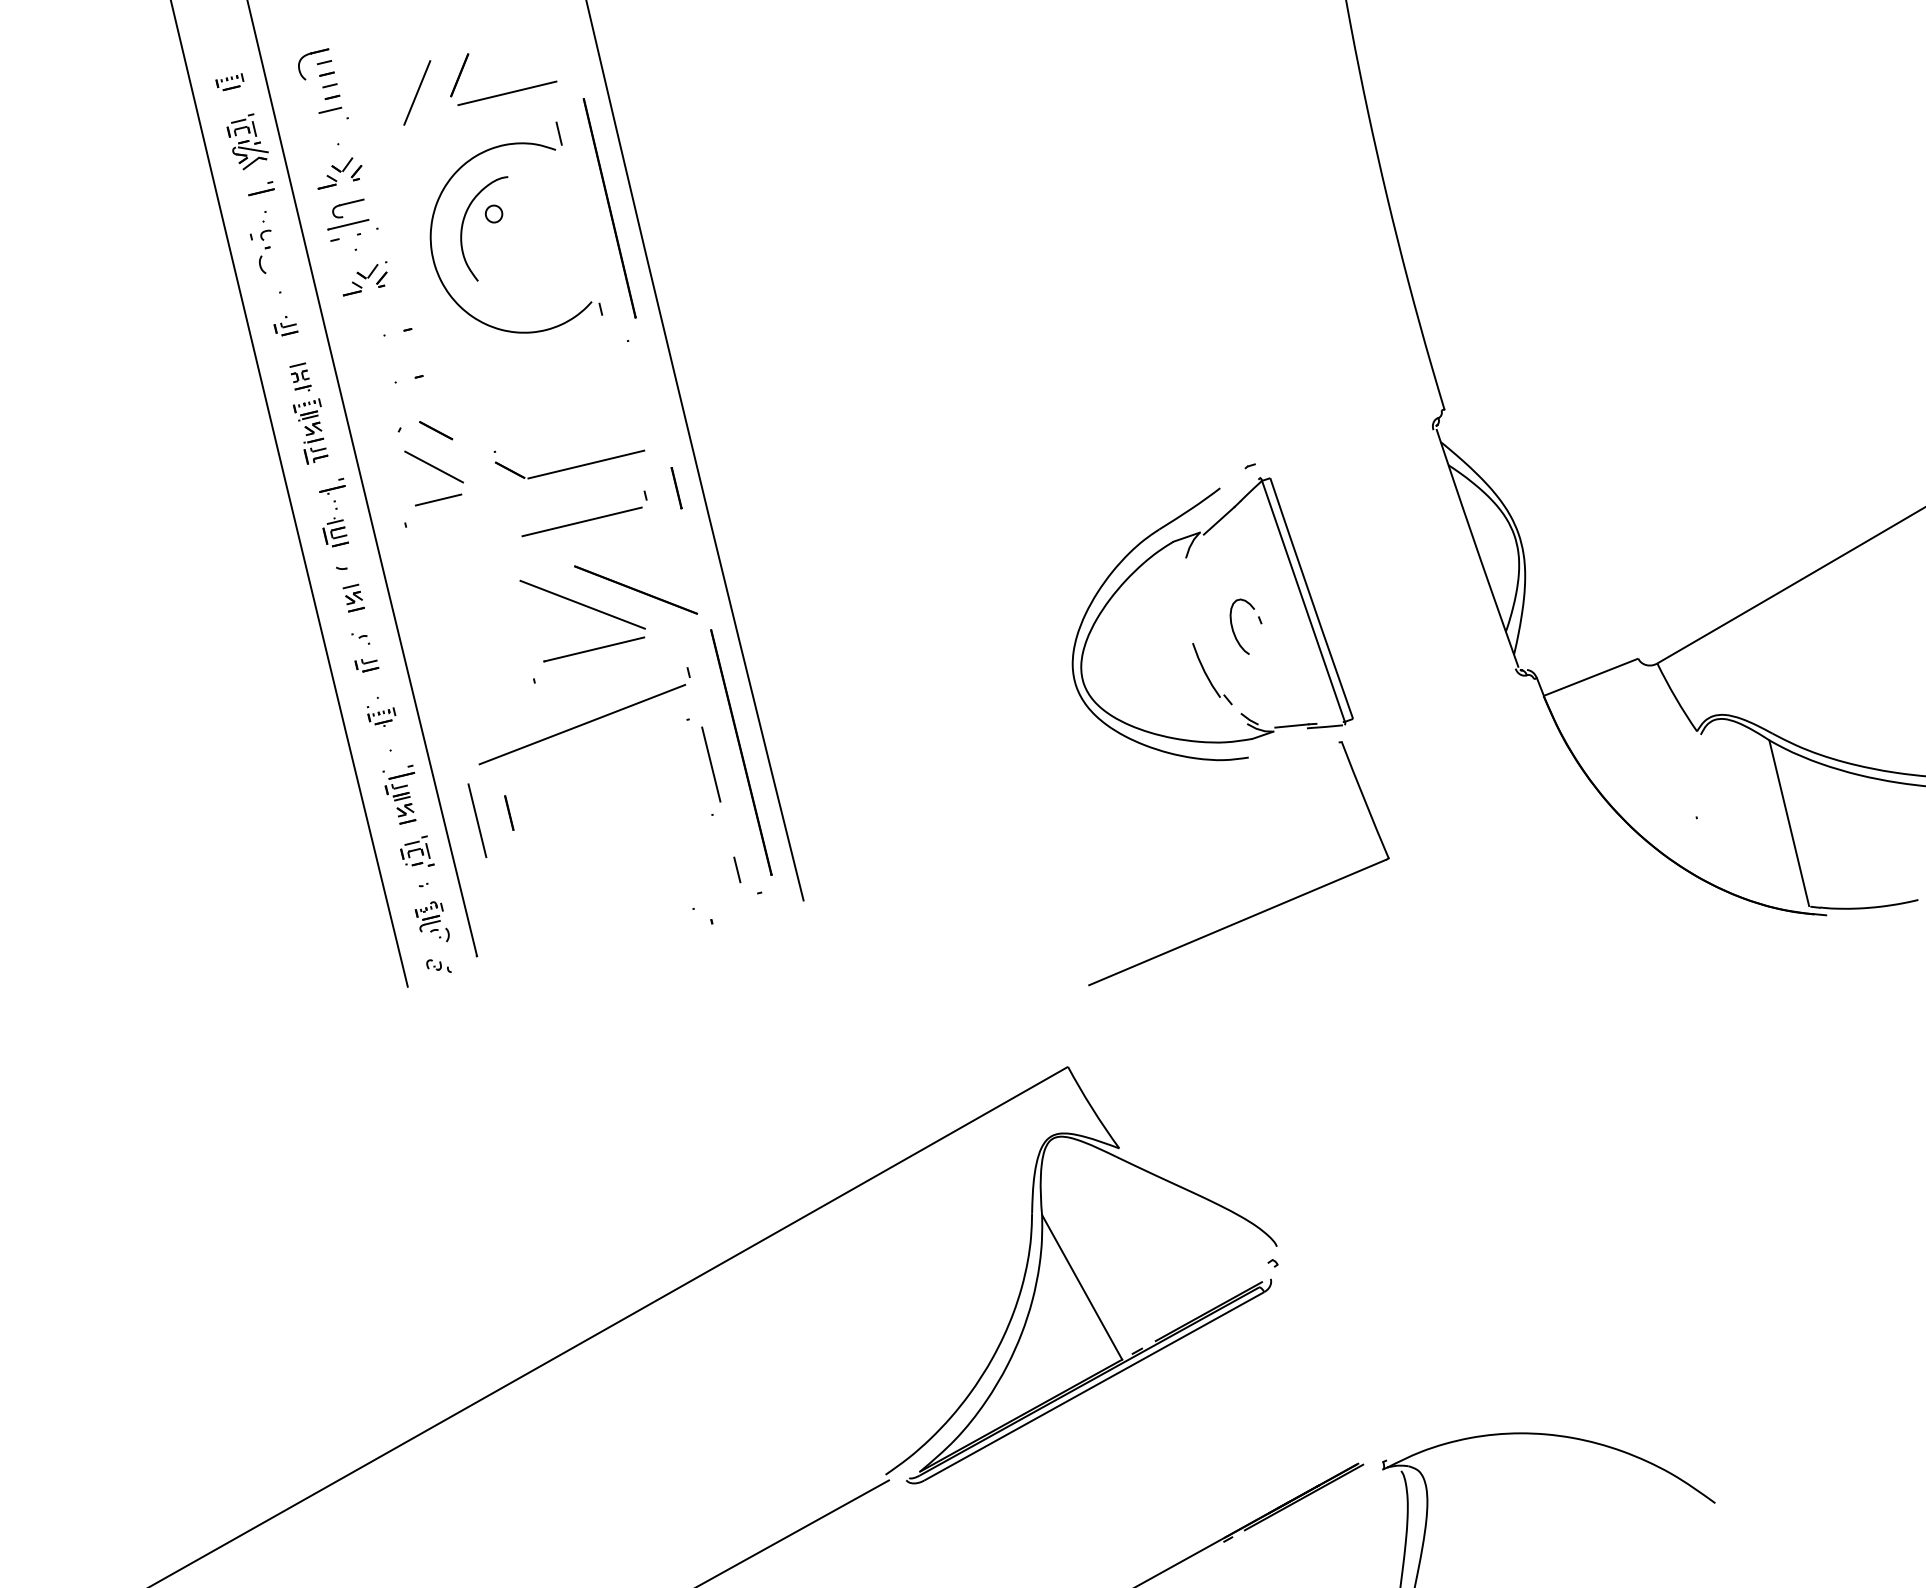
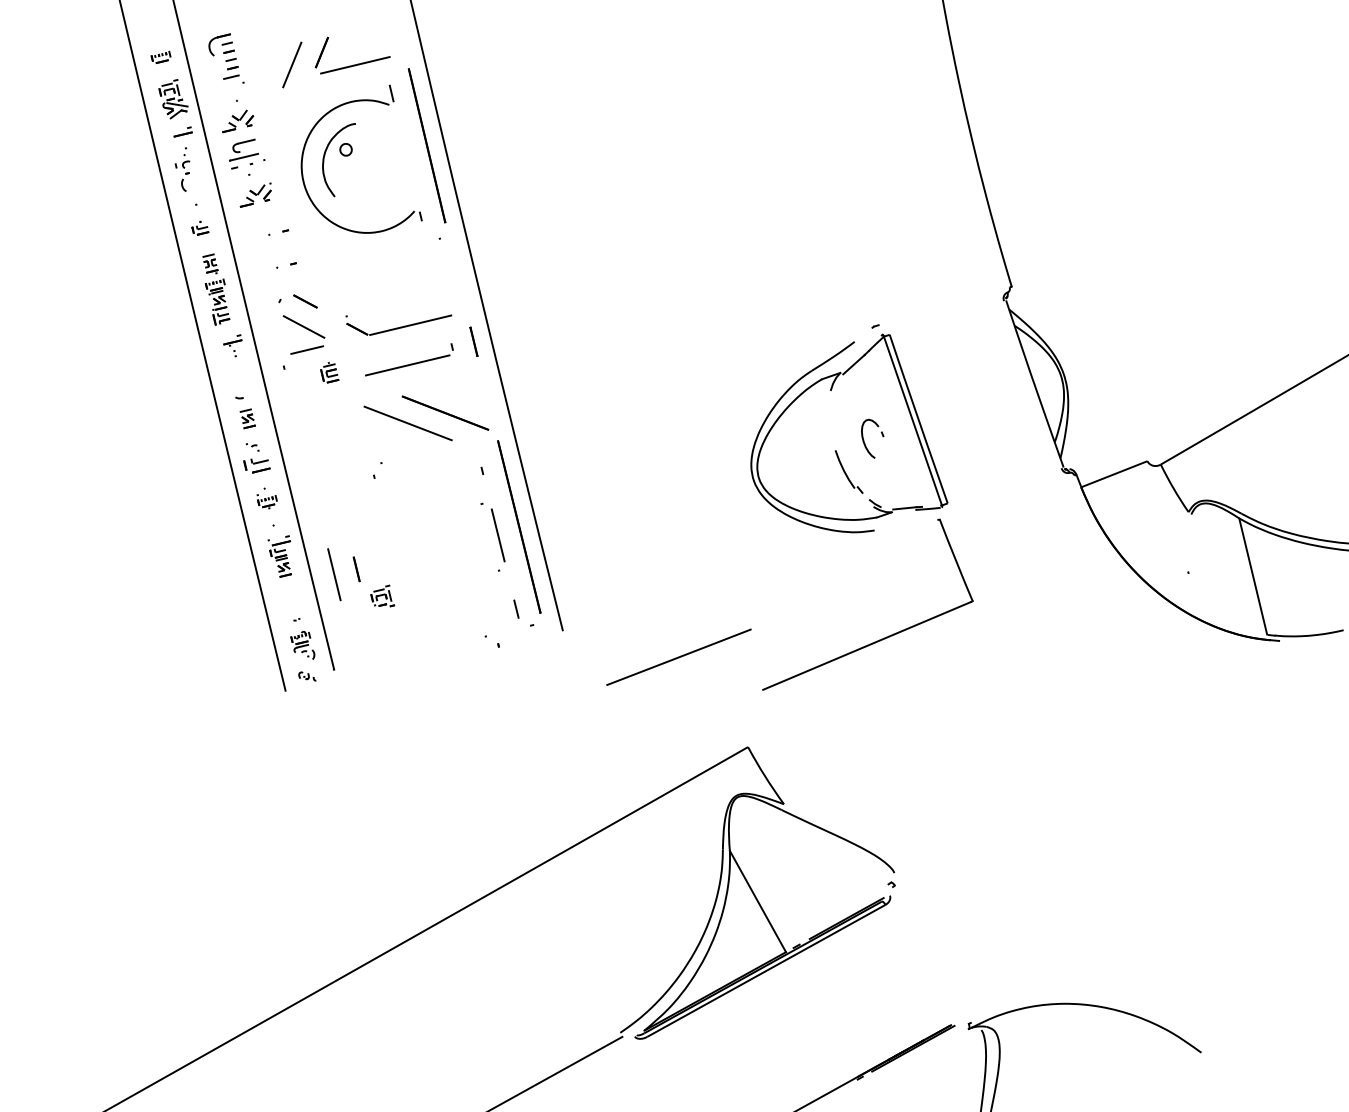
part: (335, 532) -> (329, 372), moved
line: (594, 649) -> (416, 454), removed
part: (366, 665) -> (256, 465), size x1.6
line: (582, 724) -> (679, 657), moved
part: (417, 850) -> (382, 595), moved

